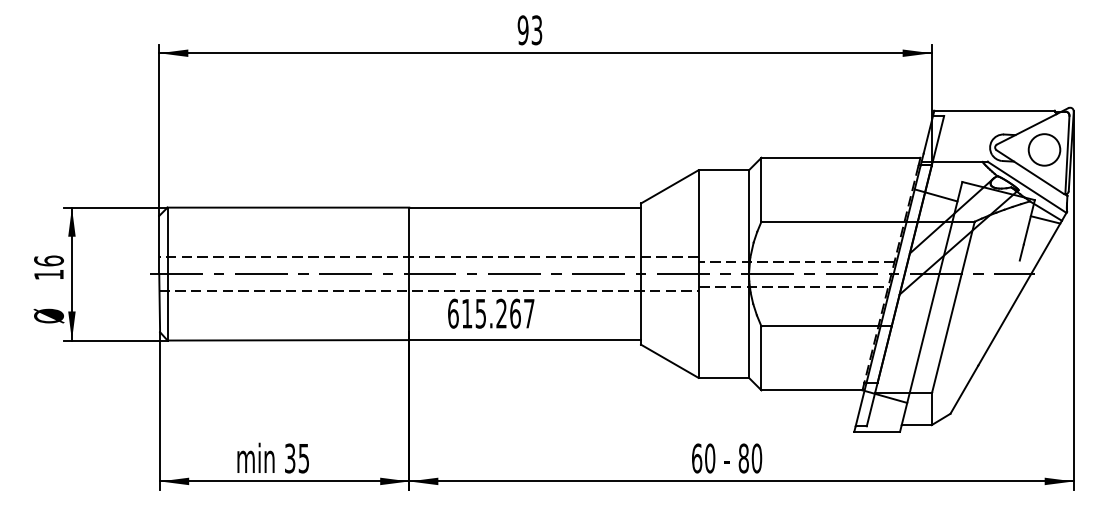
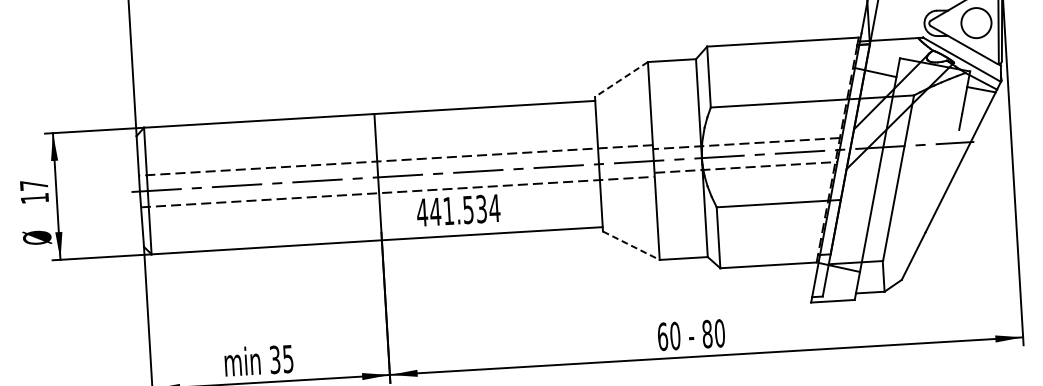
line: (669, 187) -> (621, 80), solid -> dashed
text: (48, 260) -> (33, 184), 16 -> 17
text: (490, 313) -> (457, 210), 615.267 -> 441.534
line: (670, 361) -> (632, 245), solid -> dashed

